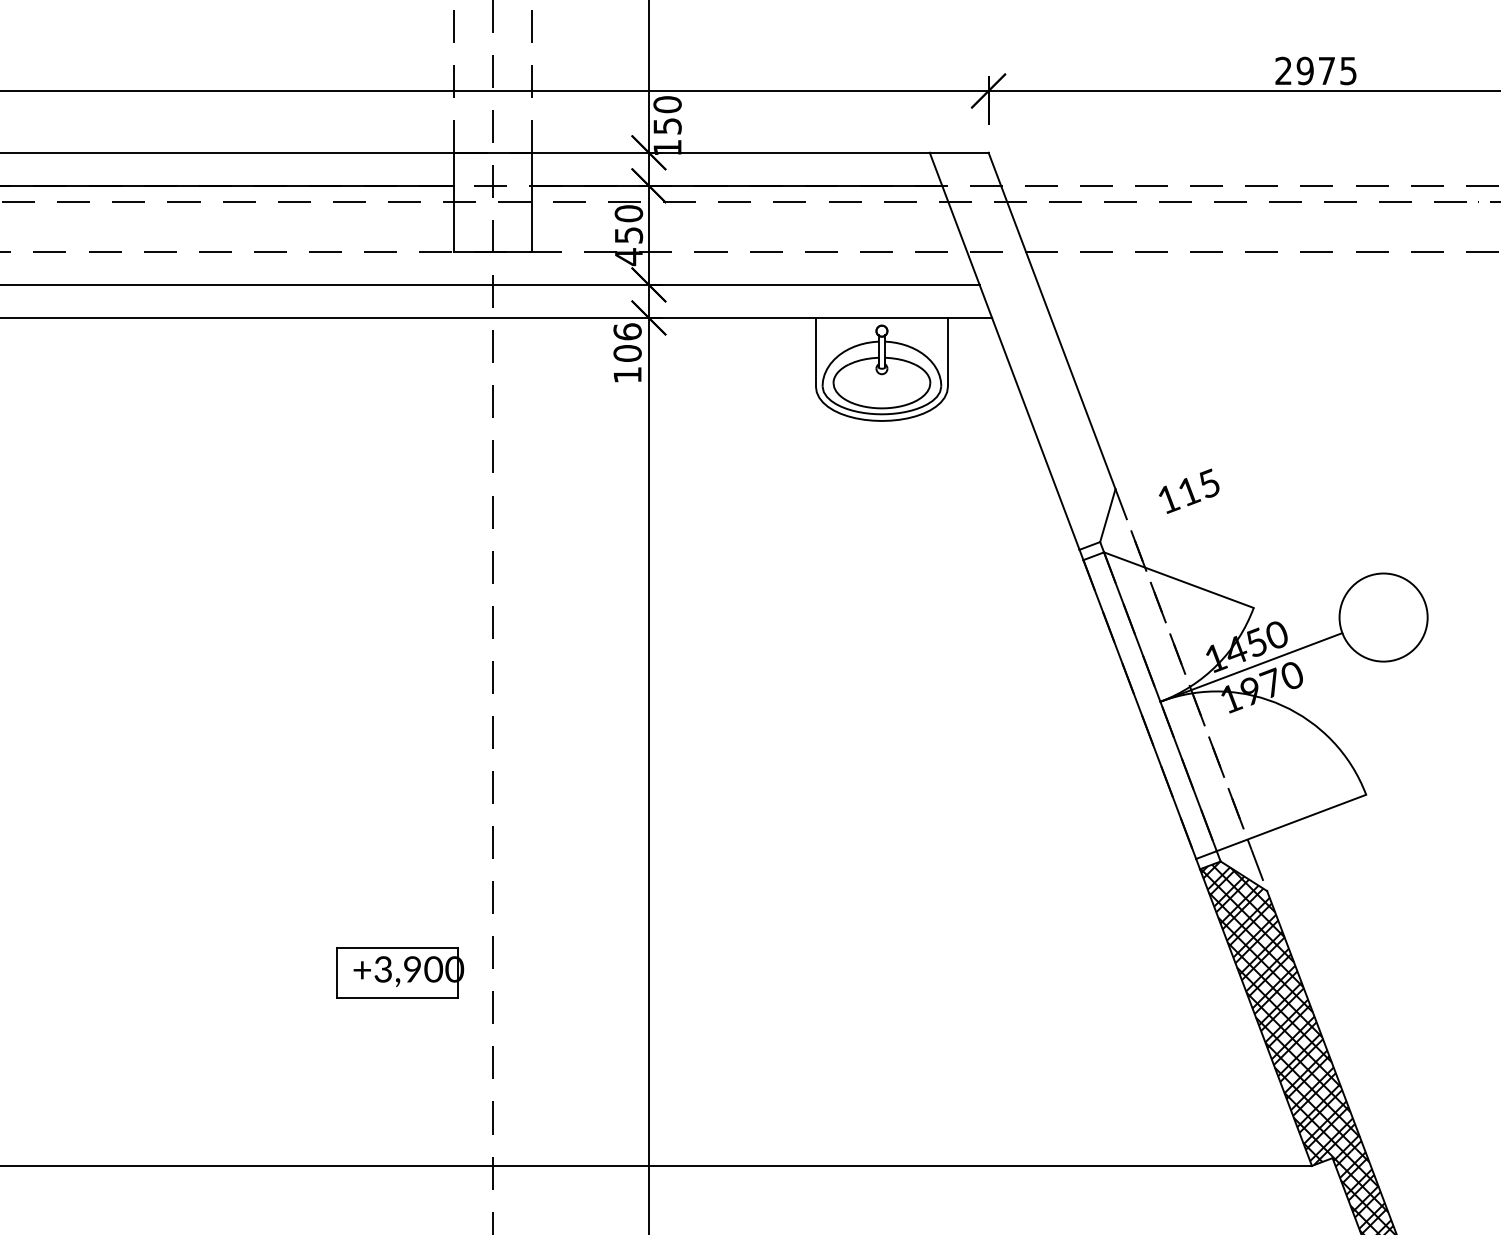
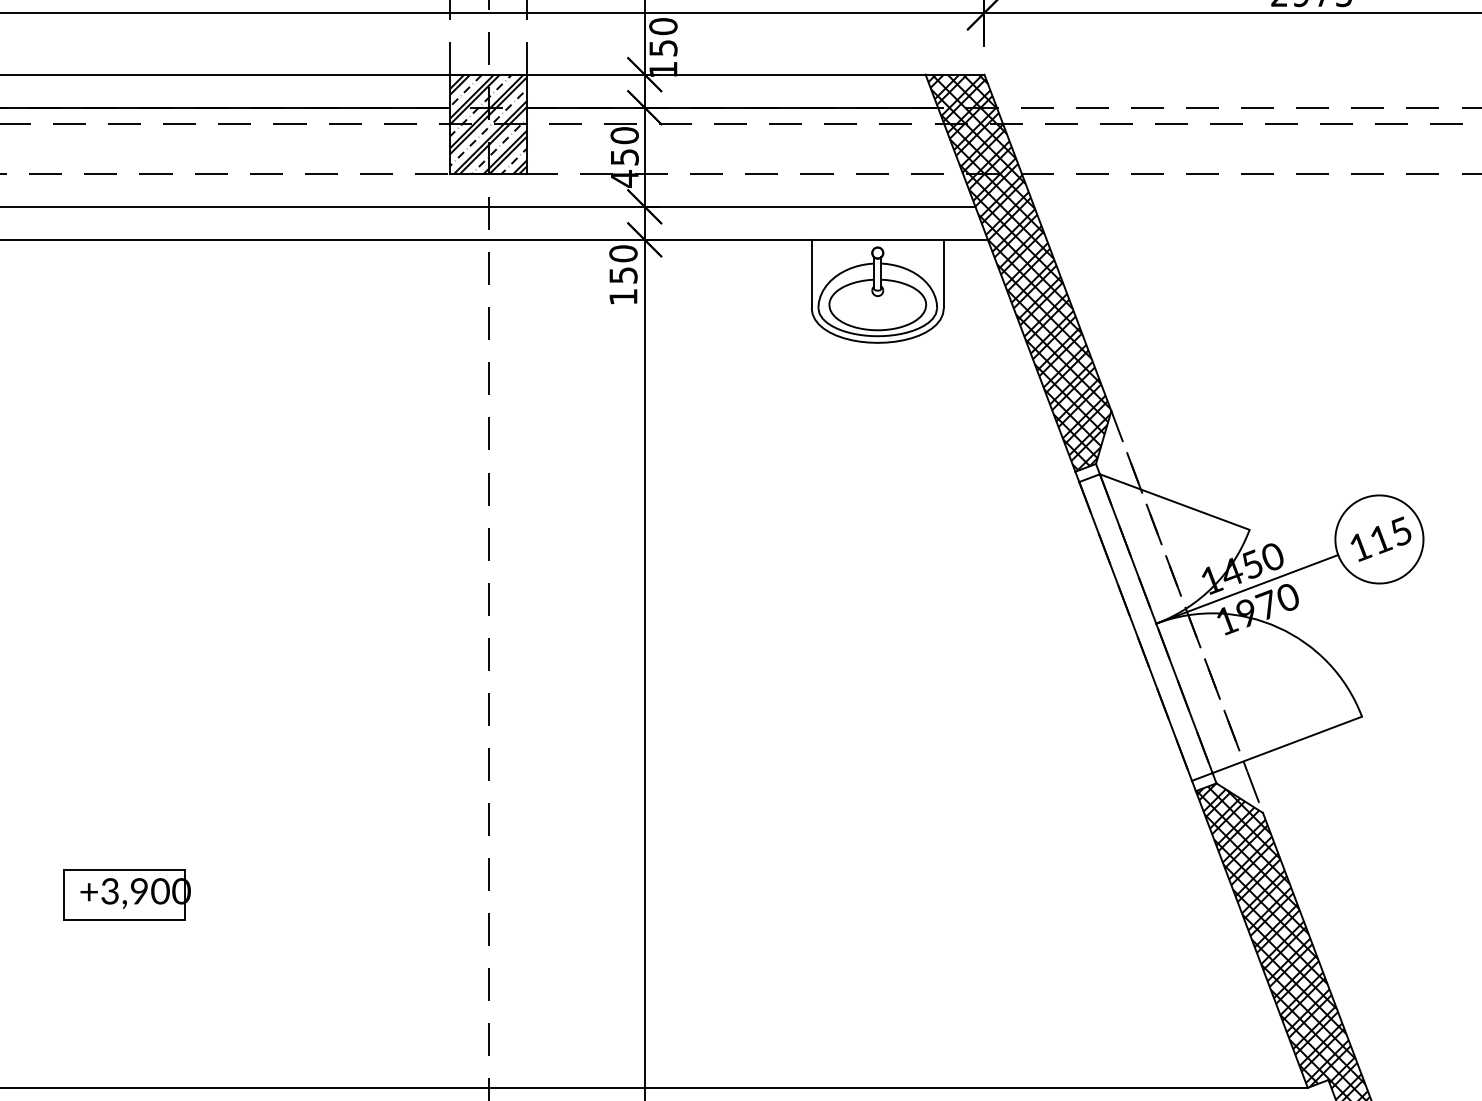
hatch: (492, 201) -> (488, 123), added
text: (627, 342) -> (623, 264), 106 -> 150
hatch: (1023, 350) -> (1019, 272), added
text: (1189, 490) -> (1381, 538), moved
part: (400, 972) -> (127, 894), moved

